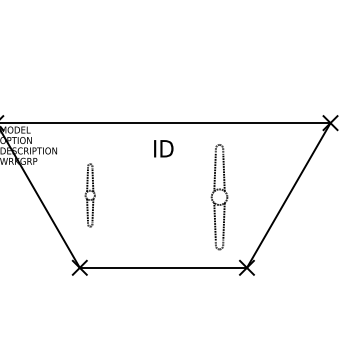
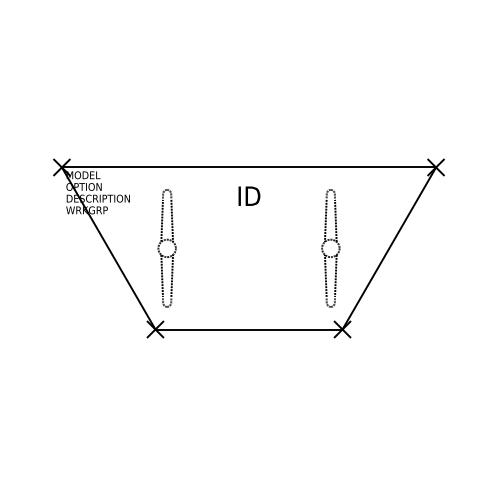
part: (213, 193) -> (324, 244), moved
part: (89, 195) -> (166, 248), size x1.67

